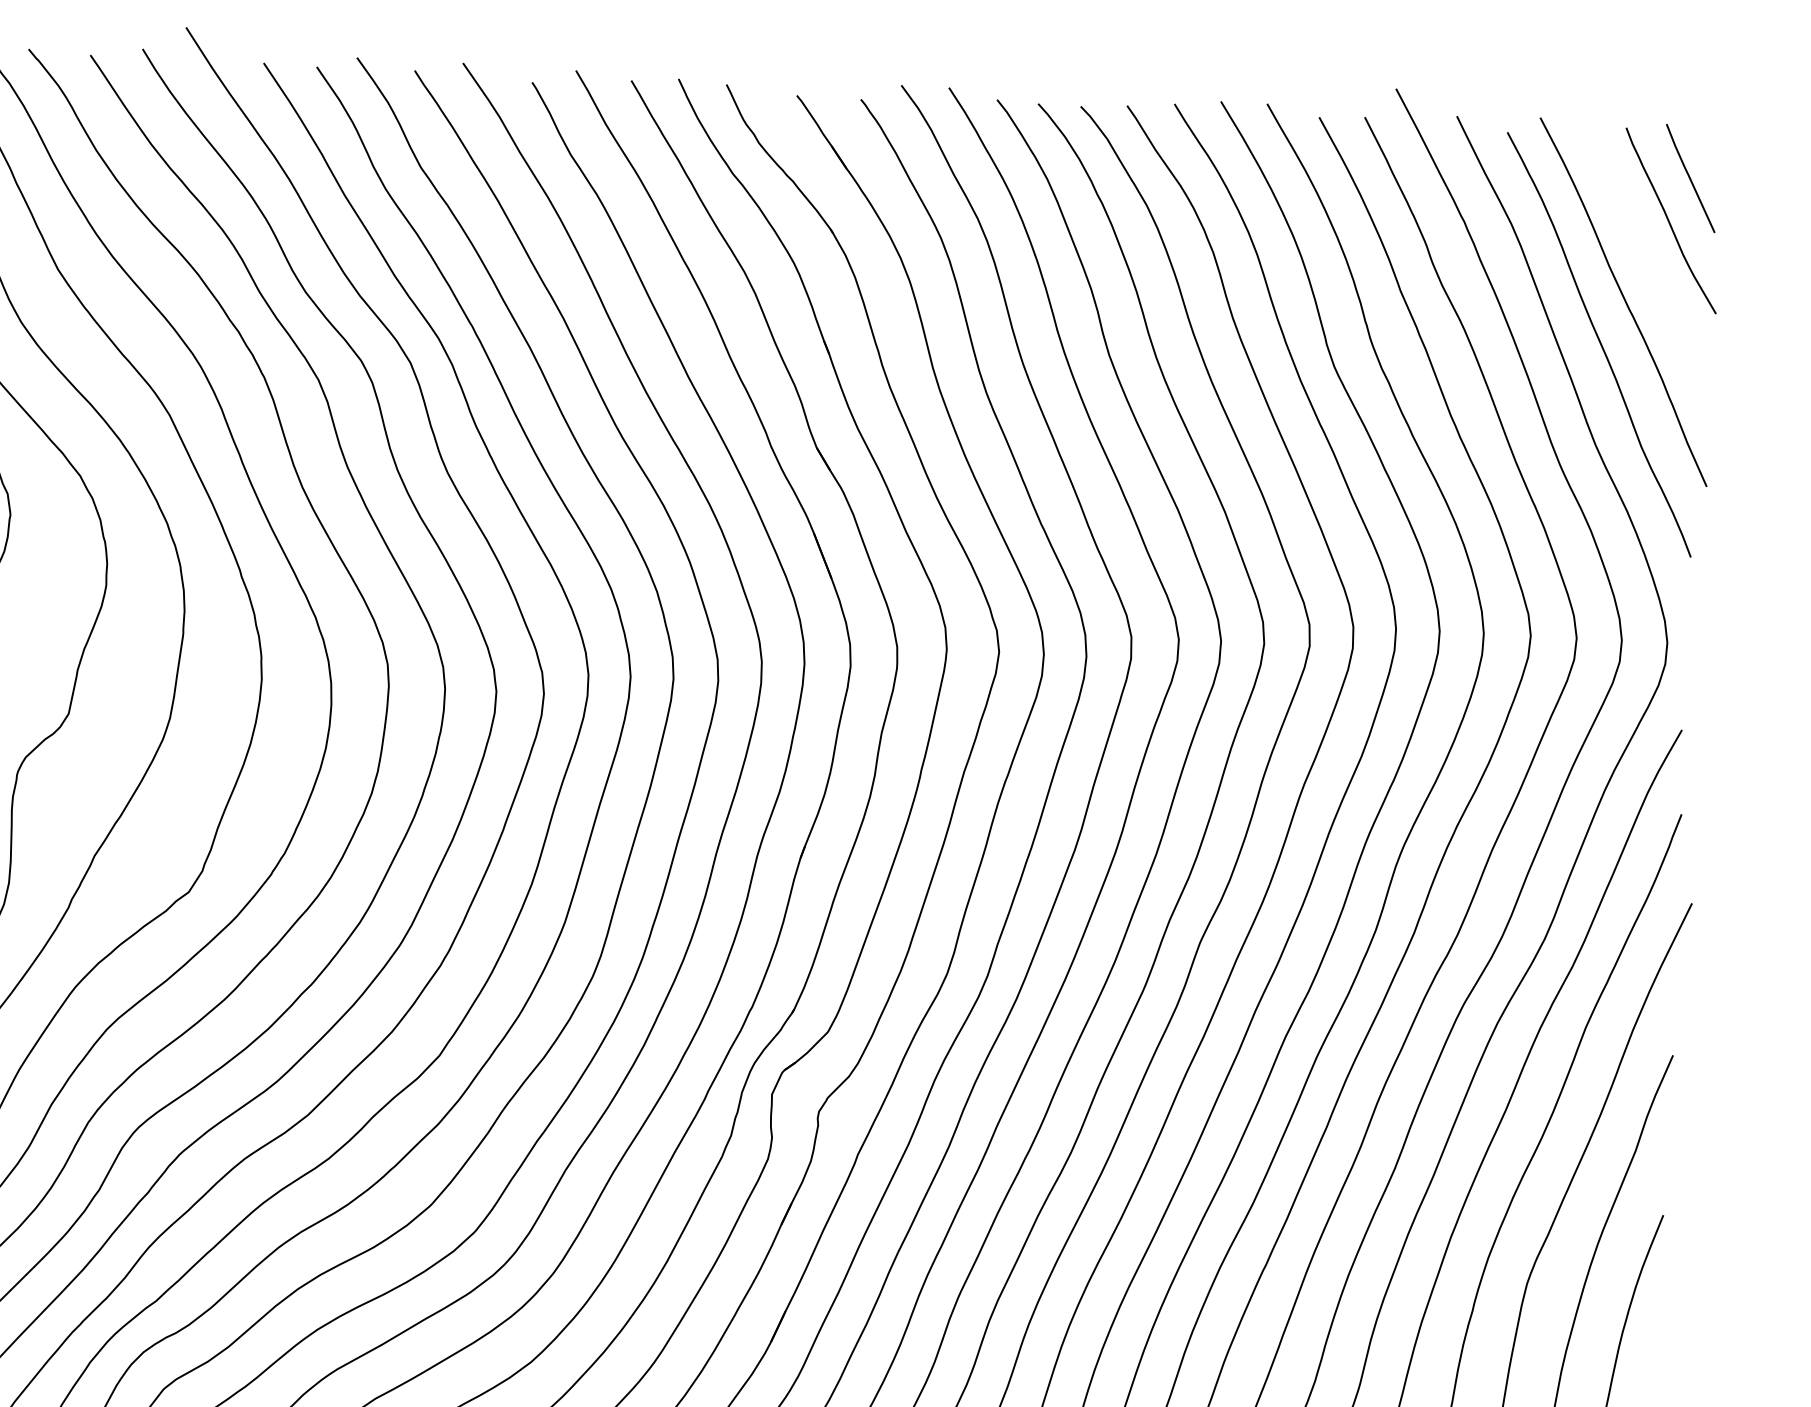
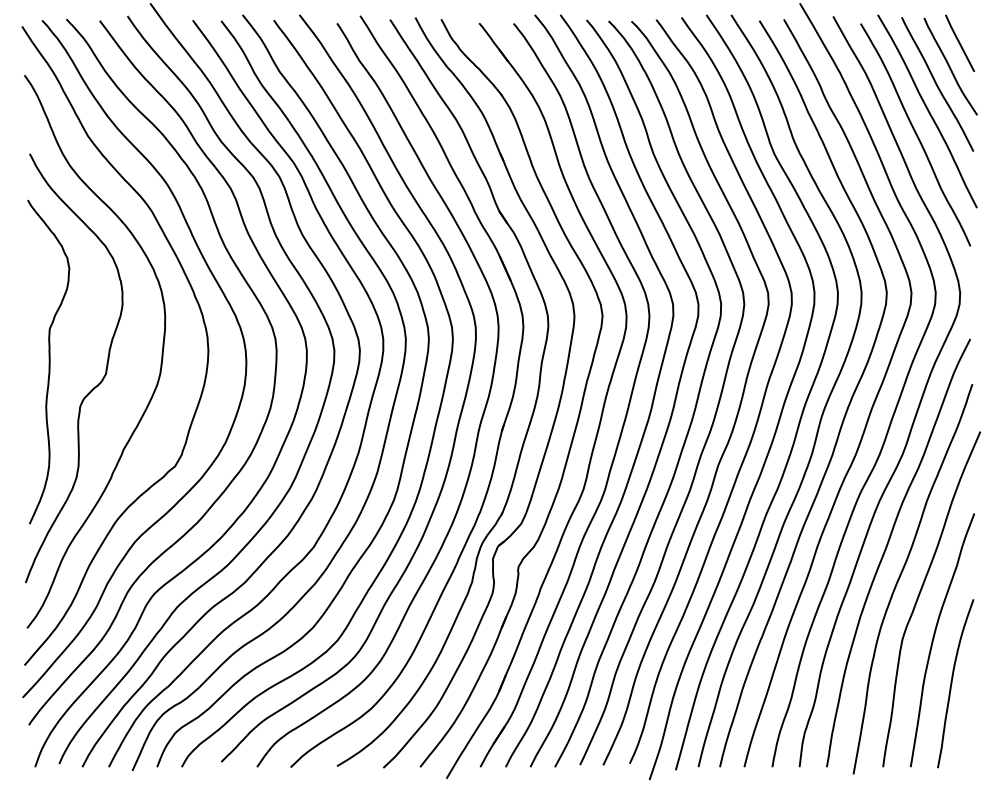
curve: (1644, 252) -> (937, 84), added

